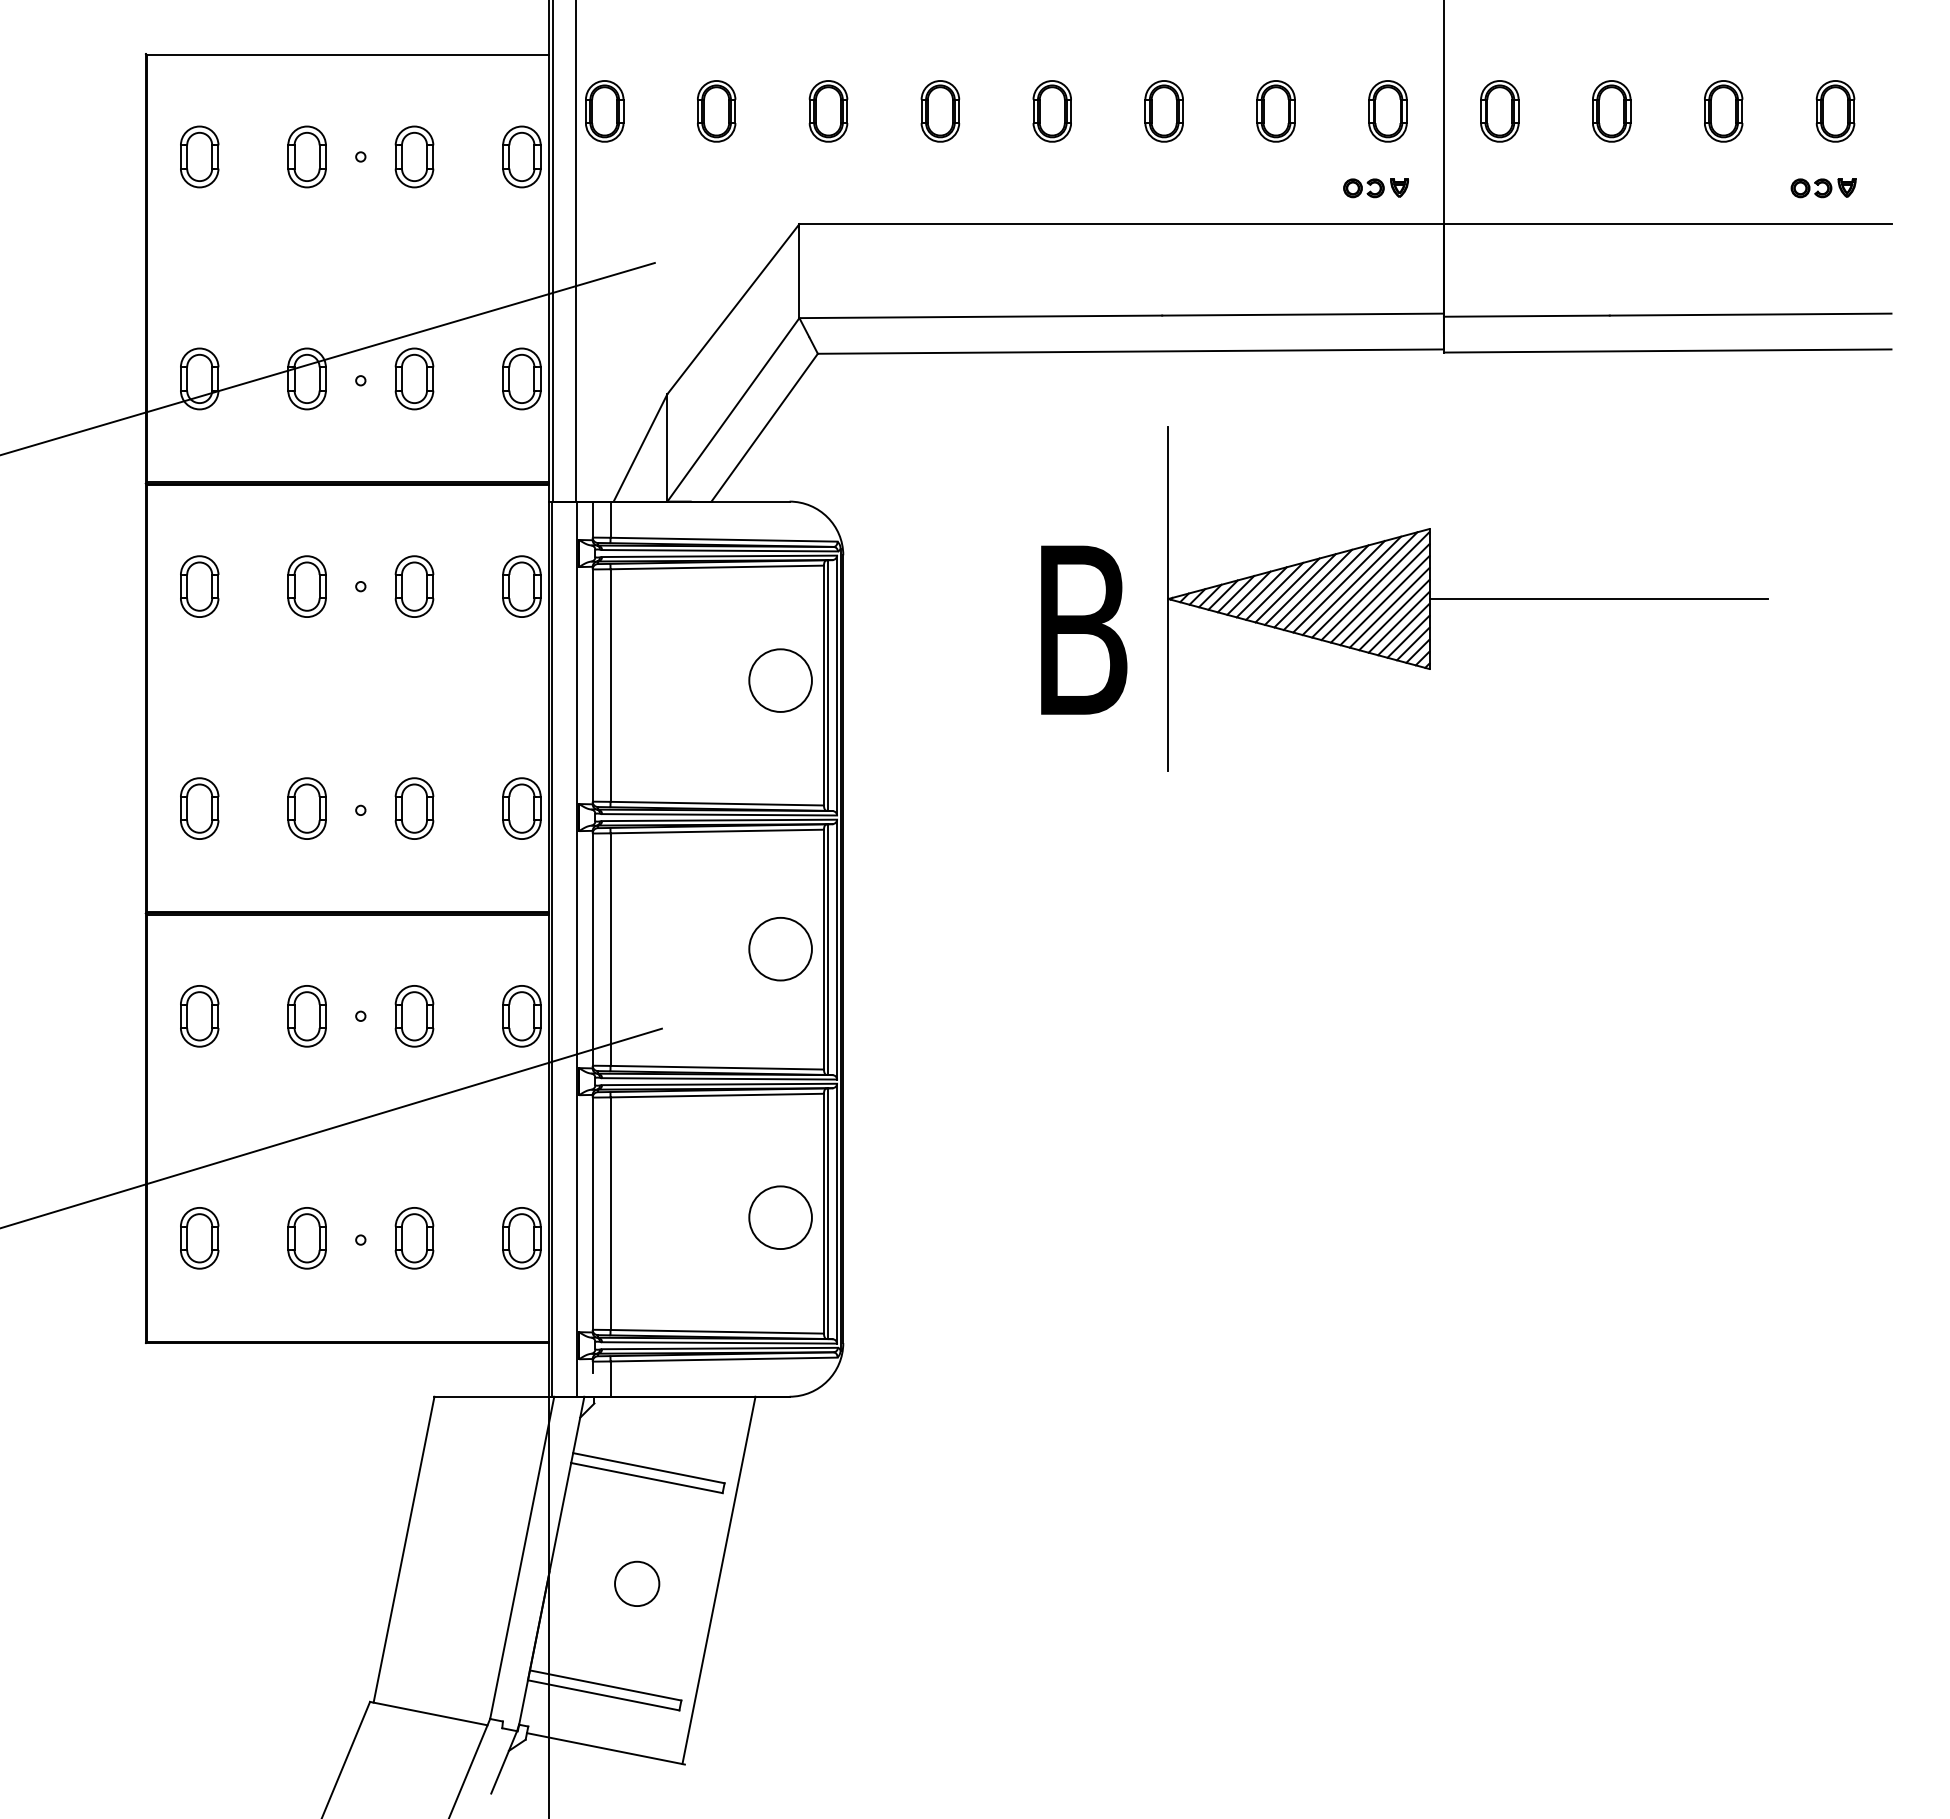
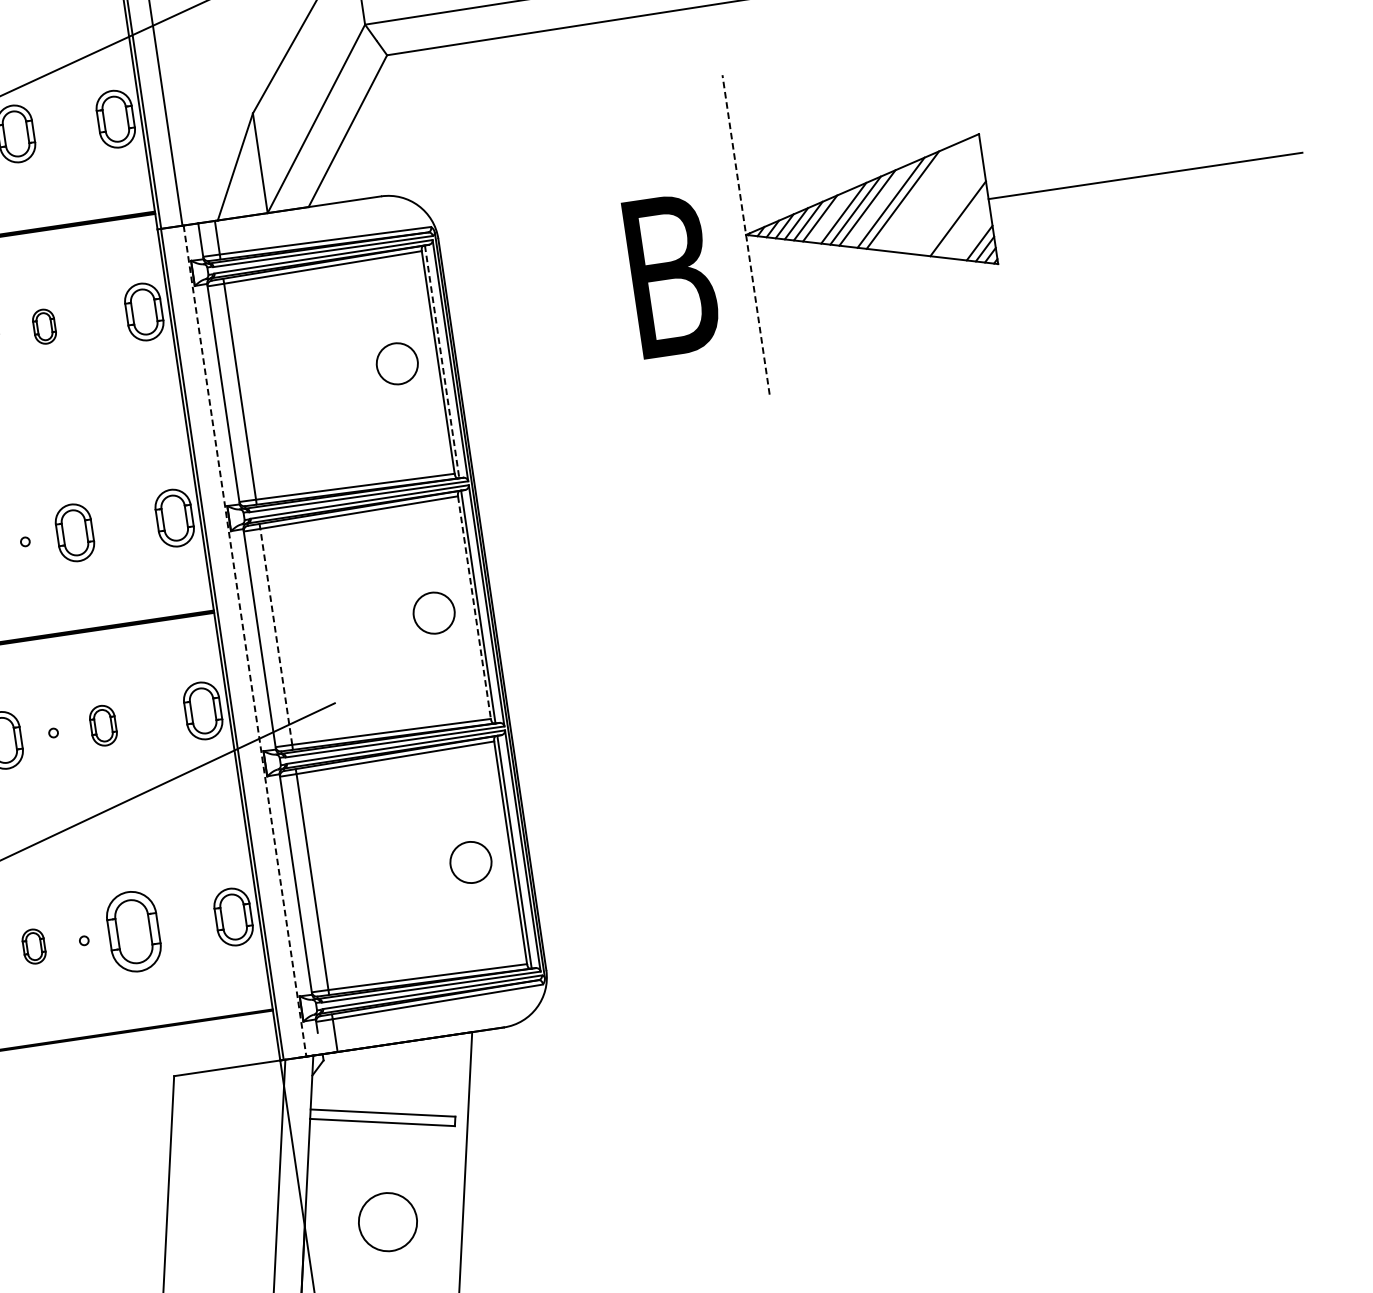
line: (1364, 584) -> (926, 194), removed
line: (1351, 585) -> (914, 197), removed
part: (414, 586) -> (44, 326), size x0.6
line: (1375, 586) -> (936, 194), removed
line: (1313, 588) -> (879, 205), removed
line: (1261, 592) -> (831, 216), removed
line: (1379, 593) -> (941, 200), removed
line: (1168, 598) -> (746, 234), solid -> dashed
line: (1384, 600) -> (947, 206), removed
line: (1389, 607) -> (952, 212), removed
line: (1398, 621) -> (962, 224), removed
line: (1403, 629) -> (968, 230), removed
line: (1408, 636) -> (974, 236), removed
circle: (780, 680) -> (397, 363), size x0.7
line: (828, 686) -> (442, 362), solid -> dashed
circle: (780, 948) -> (433, 612), size x0.7
line: (576, 949) -> (244, 641), solid -> dashed
line: (610, 949) -> (276, 636), solid -> dashed
line: (823, 949) -> (474, 607), solid -> dashed
part: (414, 1016) -> (103, 725), size x0.7
circle: (780, 1217) -> (470, 862), size x0.7
part: (306, 1238) -> (33, 946), size x0.6
part: (414, 1238) -> (133, 931), size x1.4
circle: (637, 1583) -> (388, 1221), size x1.4

